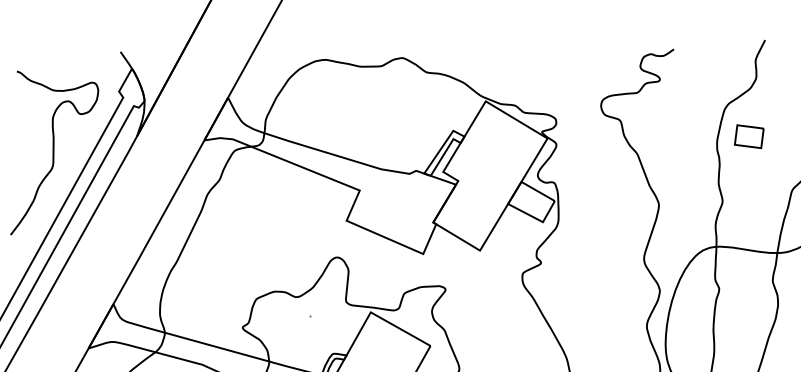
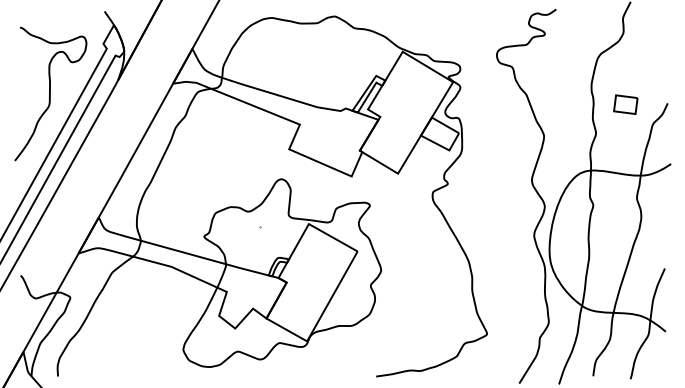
part: (748, 136) -> (625, 104), moved

